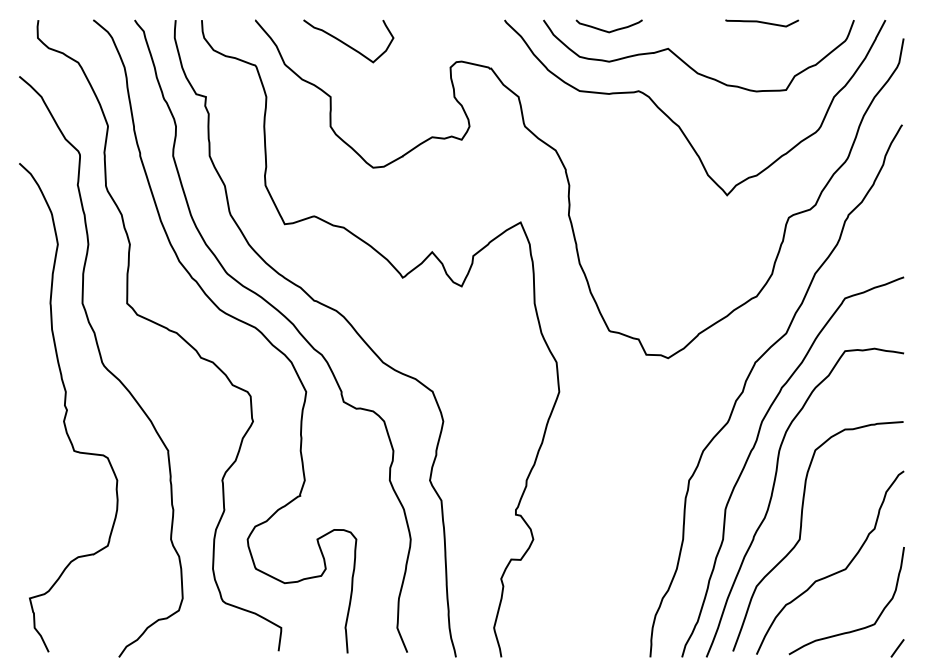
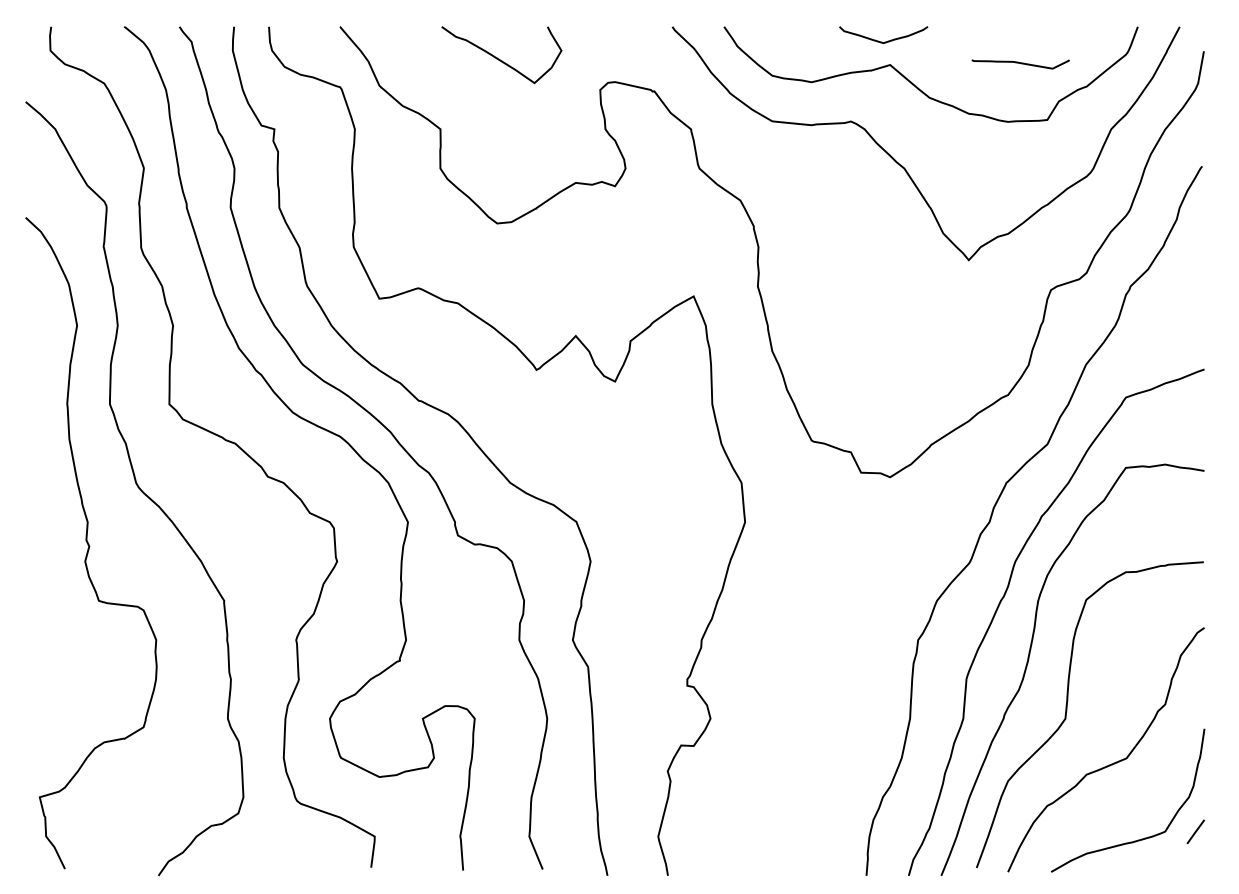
curve: (762, 23) -> (1021, 64), moved
curve: (606, 30) -> (879, 40), moved
curve: (346, 43) -> (498, 57), moved
line: (897, 648) -> (1195, 832), moved

